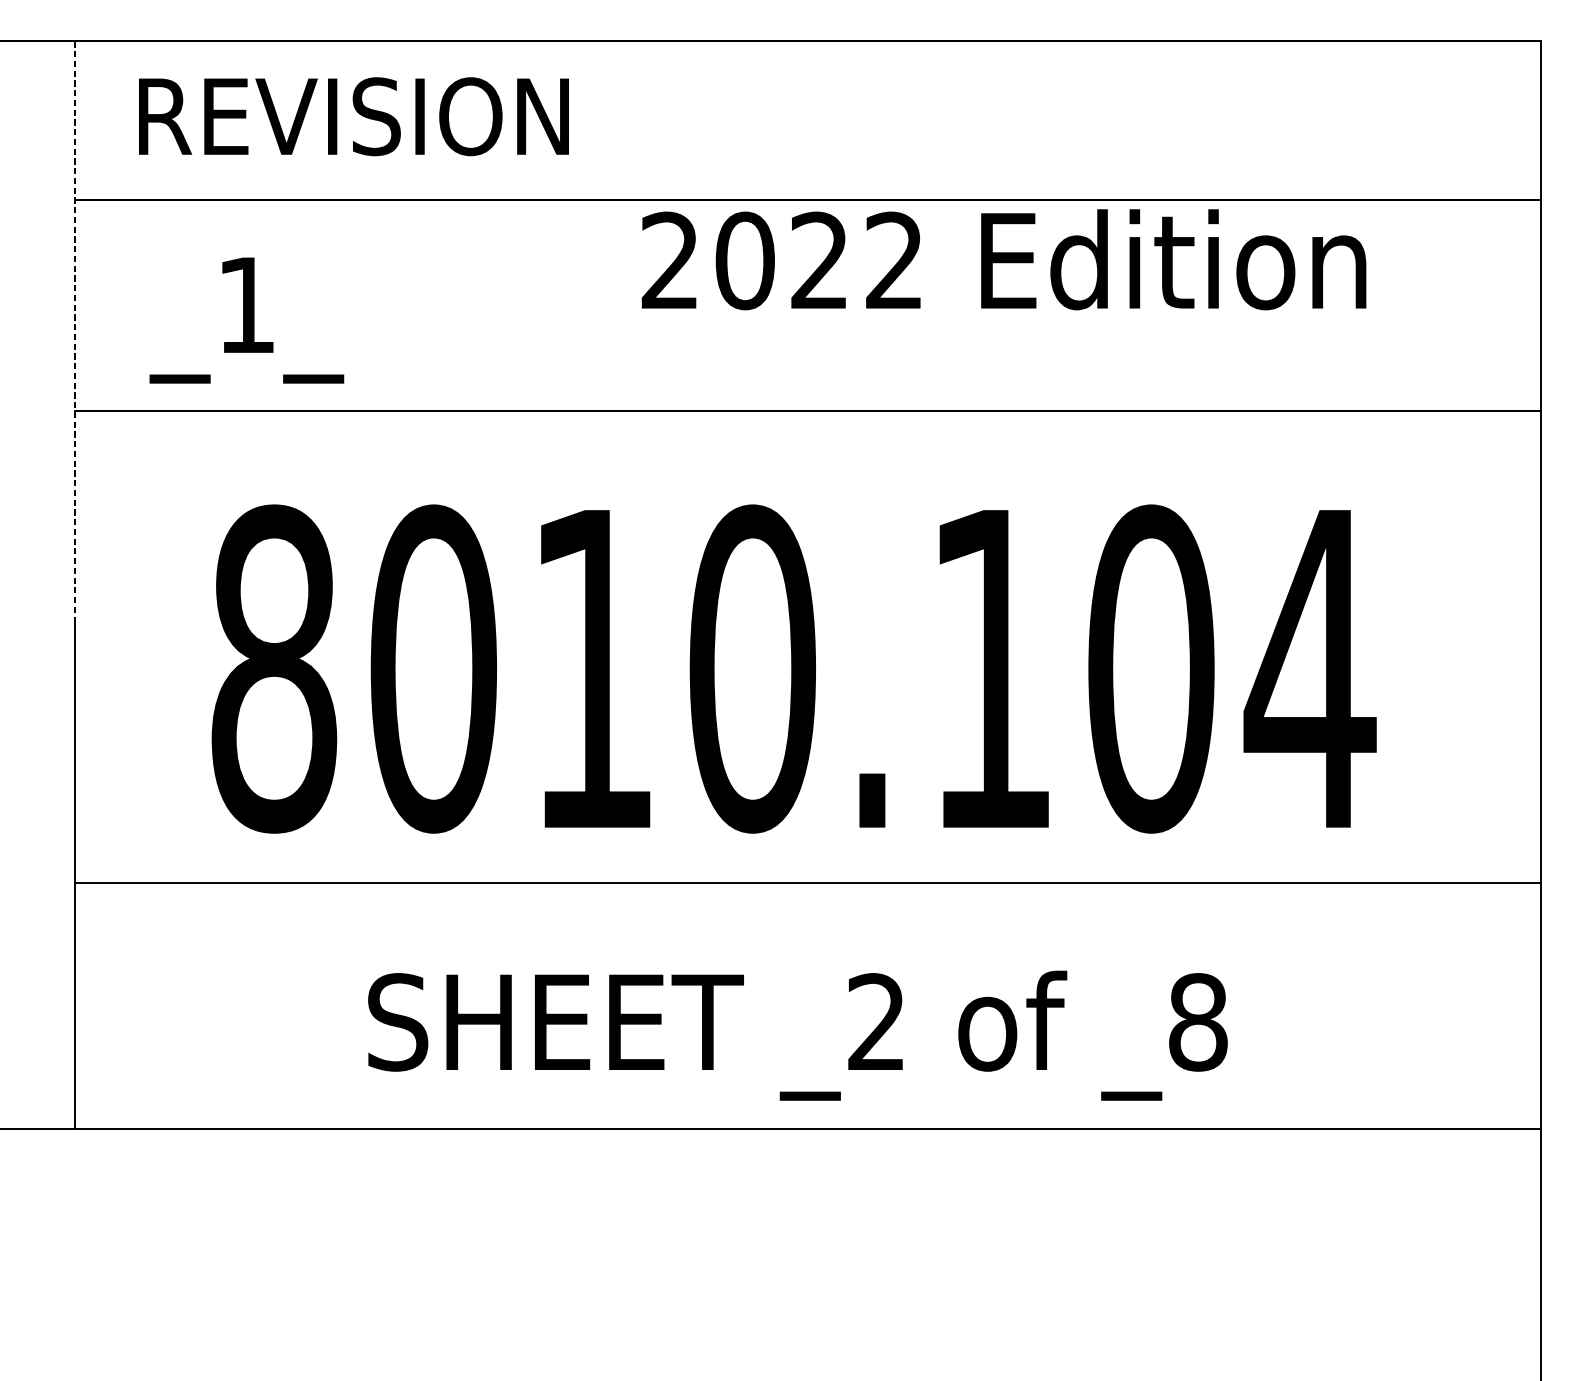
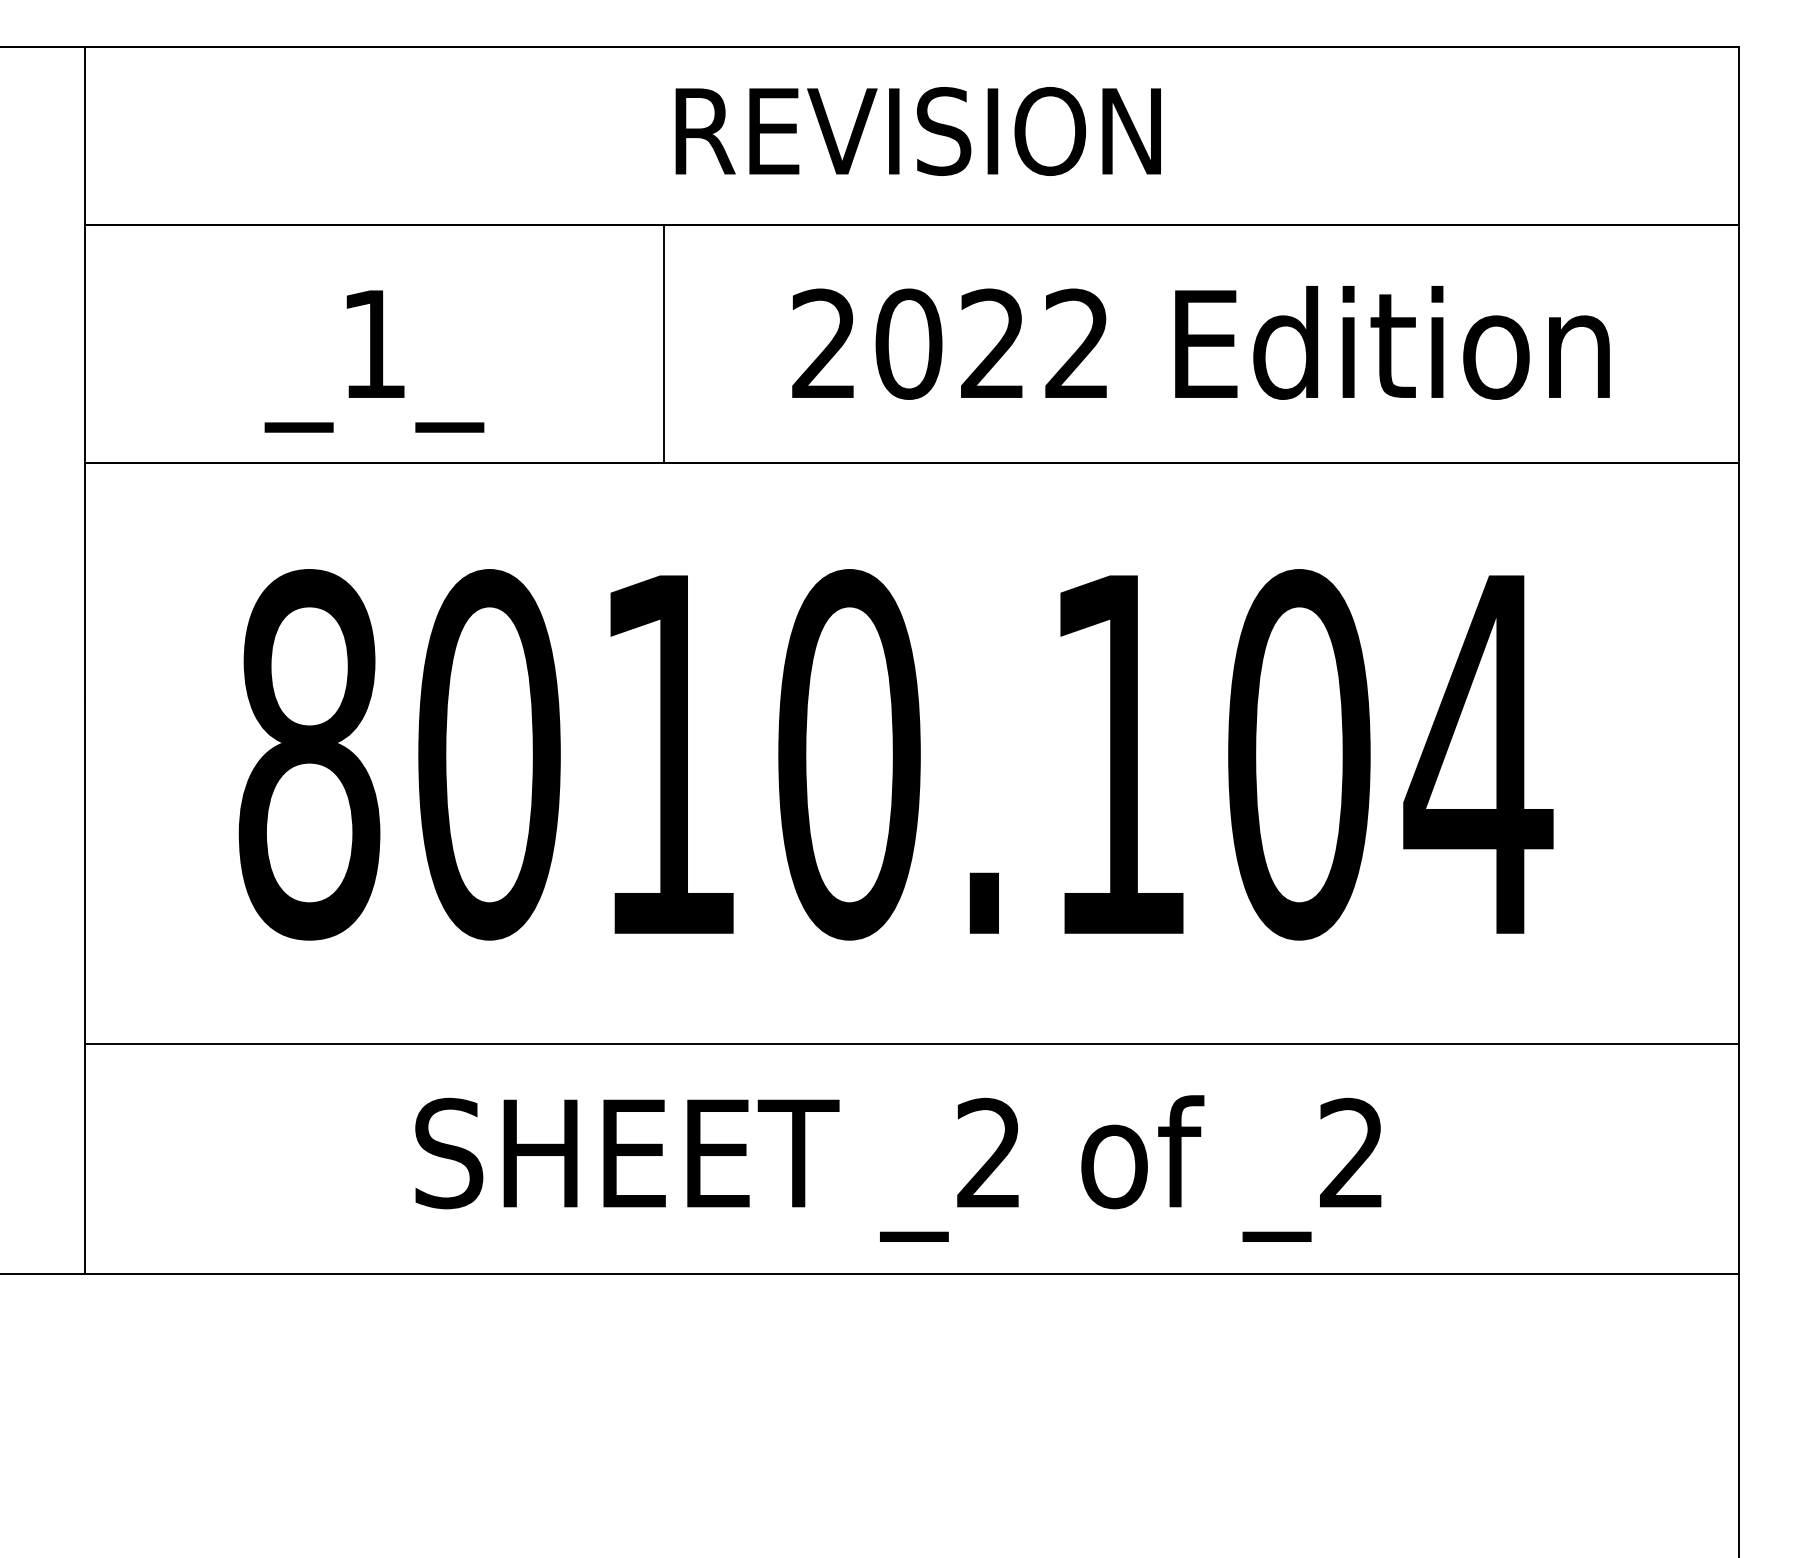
text: (353, 116) -> (917, 131), moved
text: (1003, 259) -> (1200, 342), moved
line: (588, 305) -> (664, 344), added
text: (246, 320) -> (374, 361), moved
line: (74, 332) -> (84, 374), dashed -> solid
line: (807, 883) -> (911, 1043), moved
text: (1198, 1022) -> (1352, 1153), _8 -> _2

